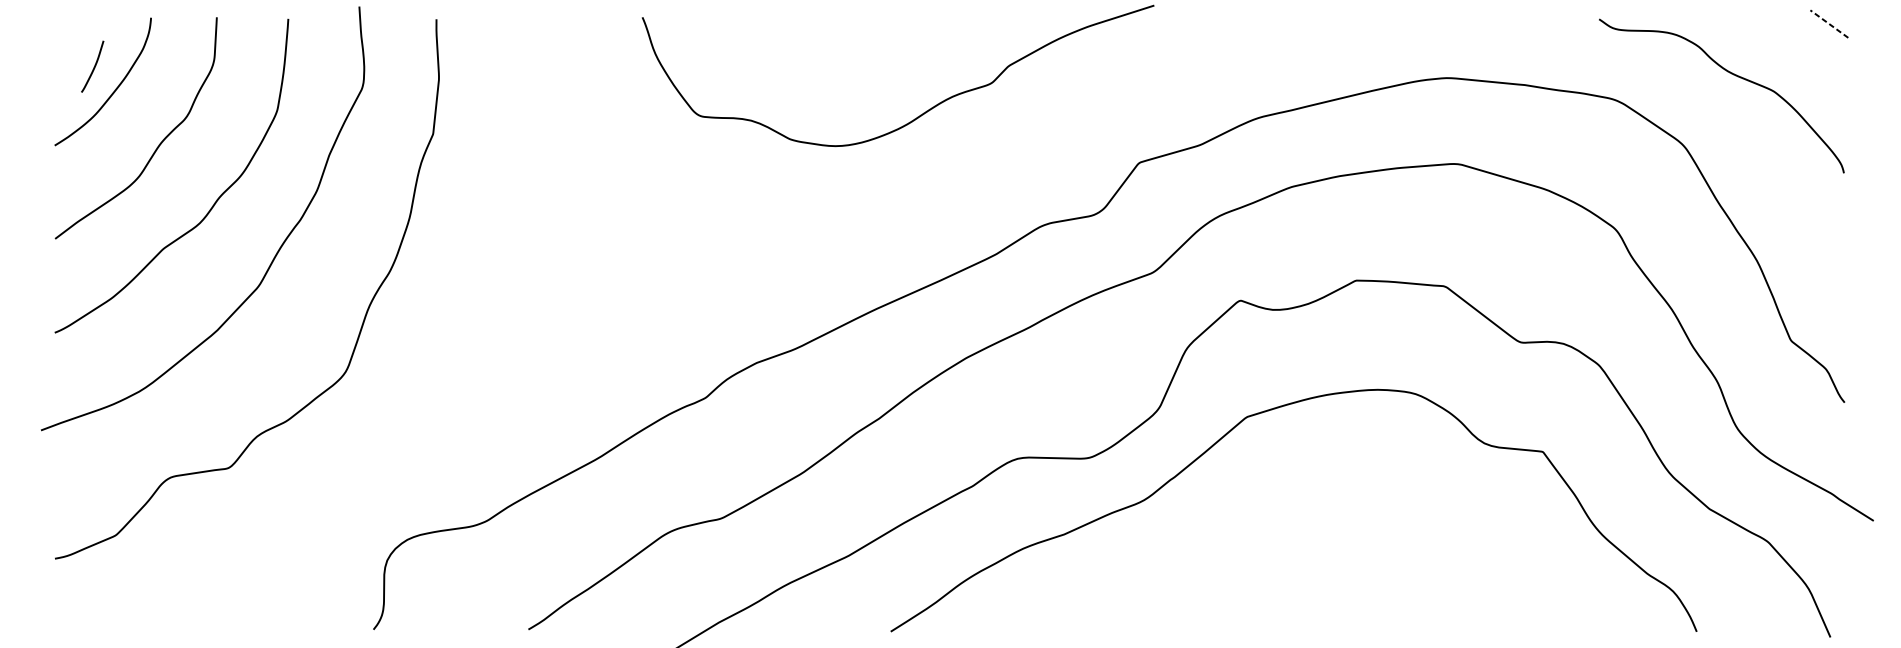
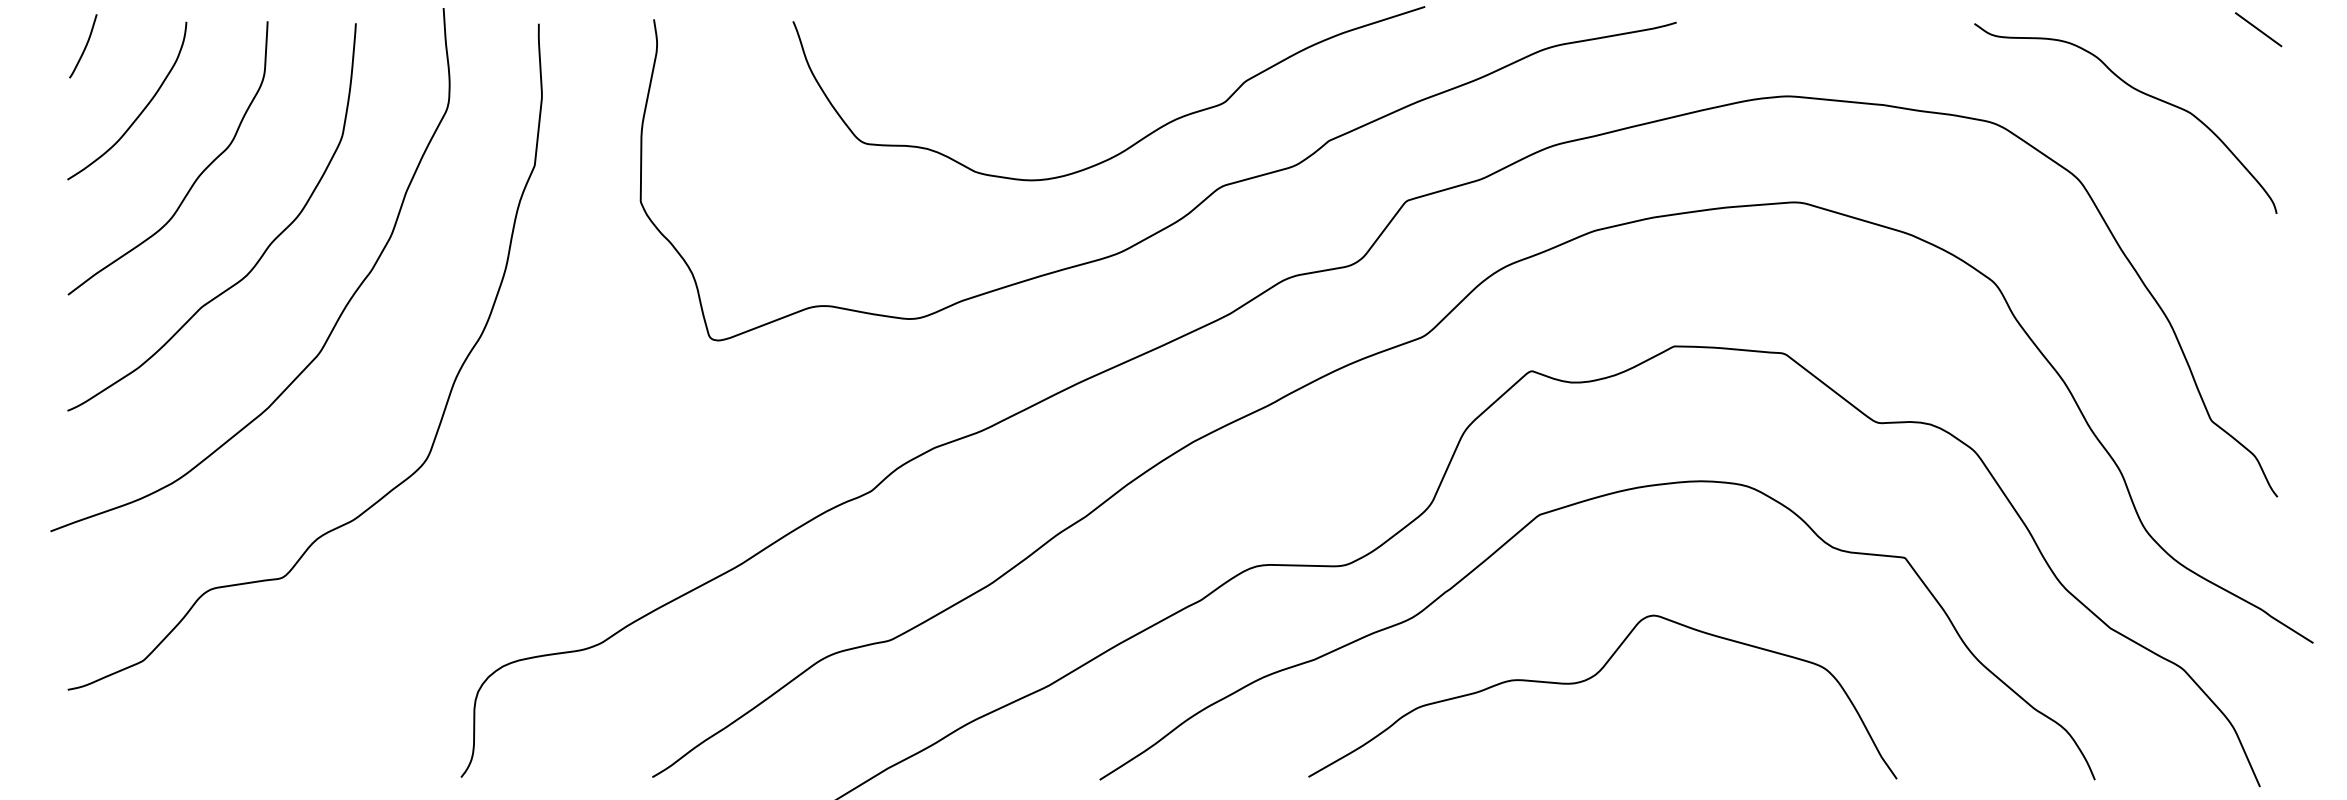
line: (1829, 23) -> (2258, 29), dashed -> solid
curve: (93, 67) -> (84, 47), moved
curve: (957, 175) -> (1182, 216), added
curve: (1290, 548) -> (1593, 677), added

